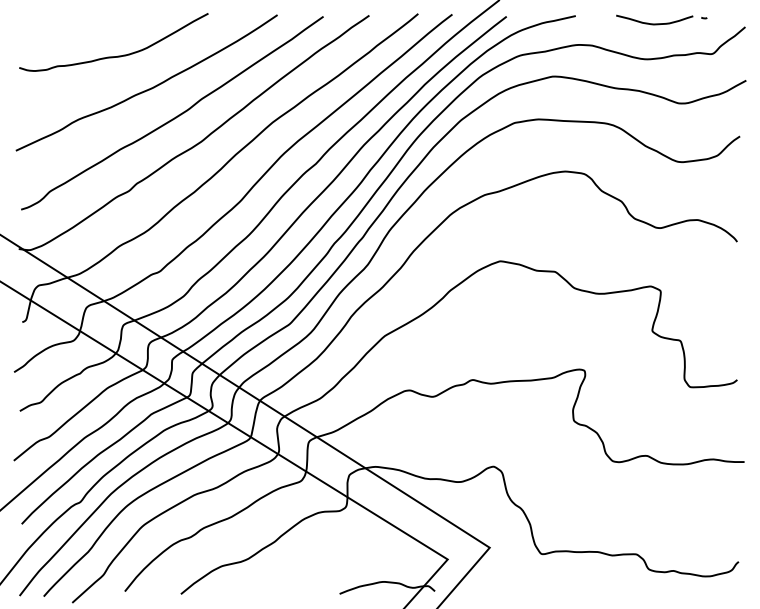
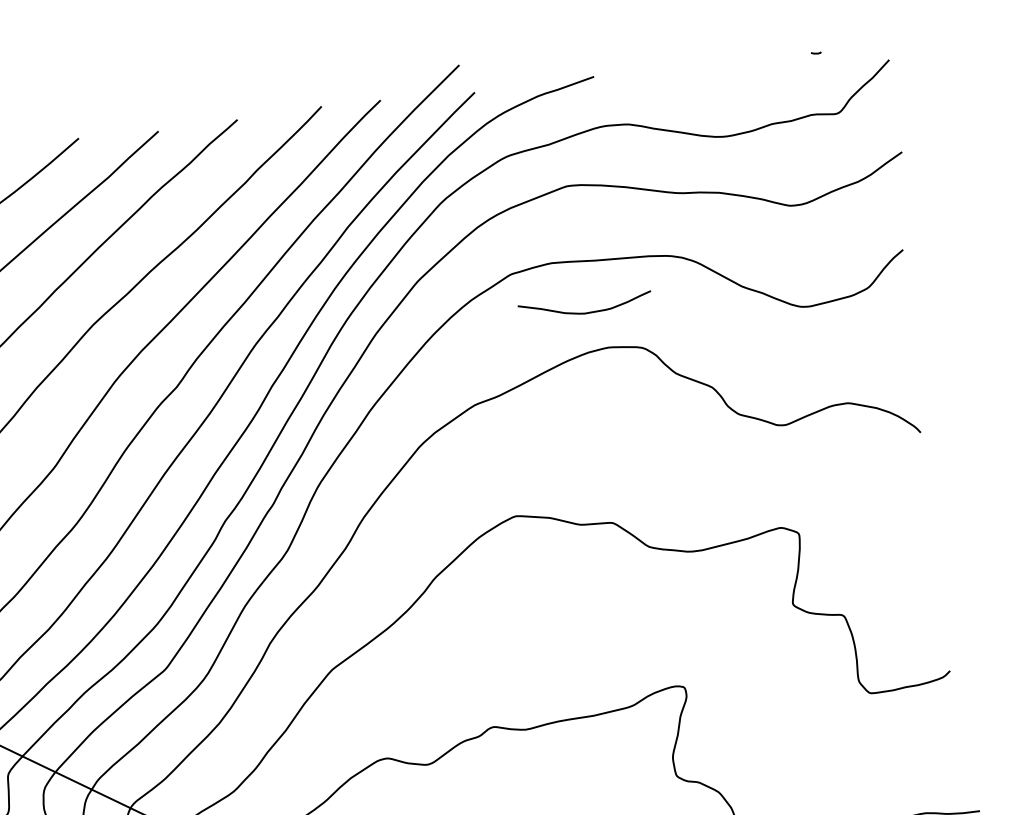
curve: (654, 23) -> (585, 311), moved

